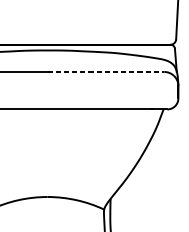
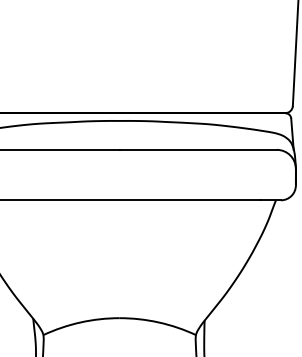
line: (106, 71) -> (198, 149), dashed -> solid

